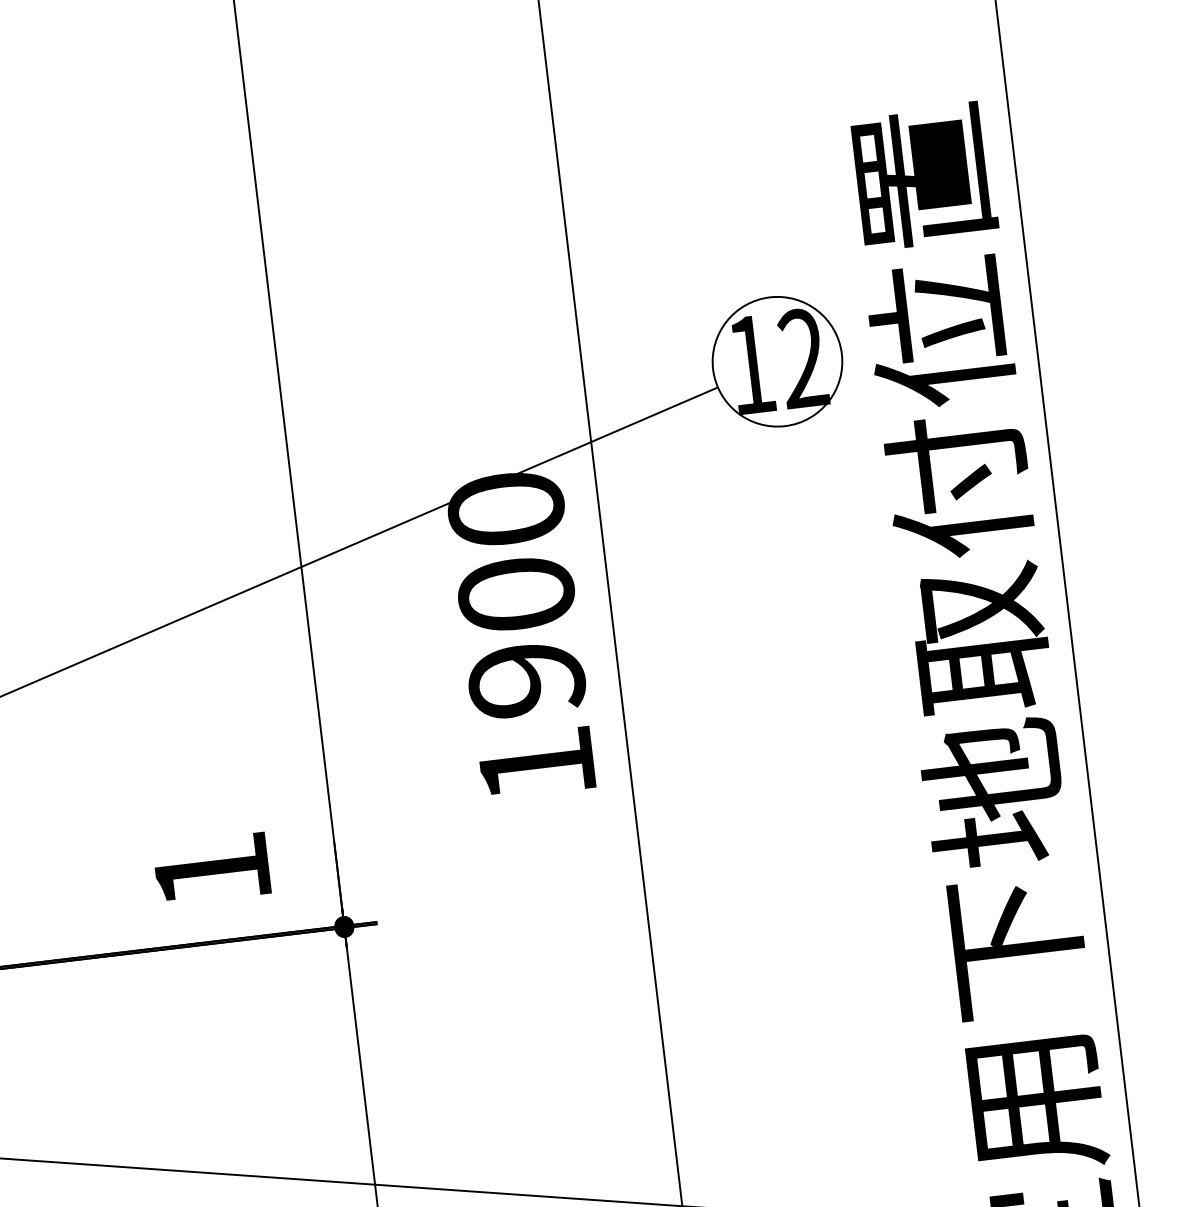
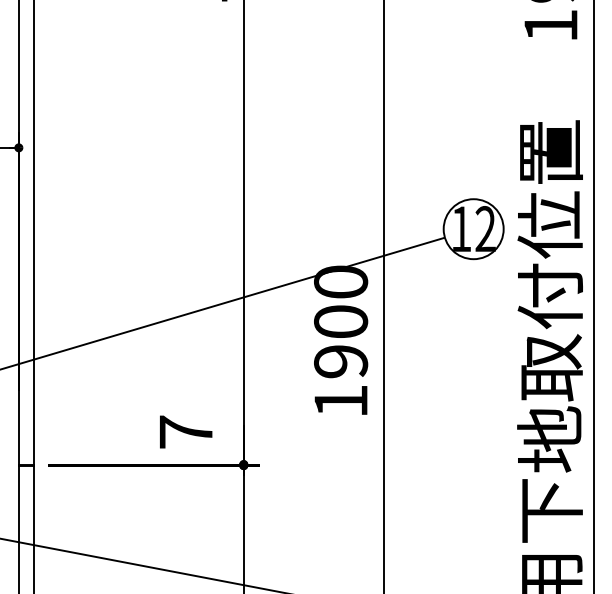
text: (212, 869) -> (186, 431), 1 -> 7

